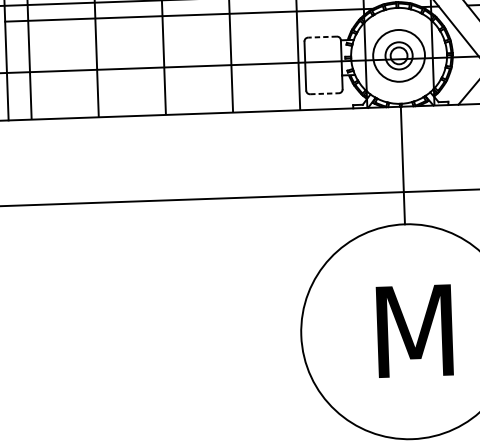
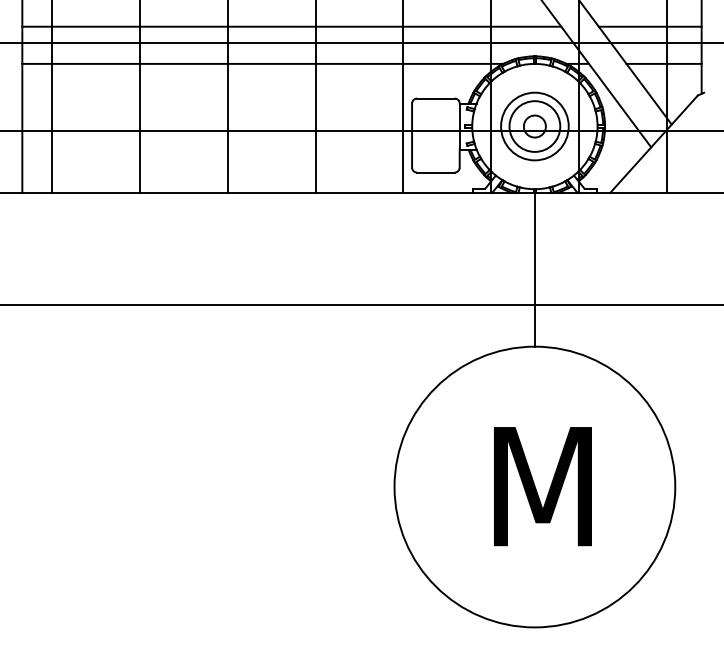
line: (322, 37) -> (435, 98), dashed -> solid
circle: (398, 55) -> (534, 126), size x1.43
line: (324, 93) -> (435, 172), dashed -> solid

